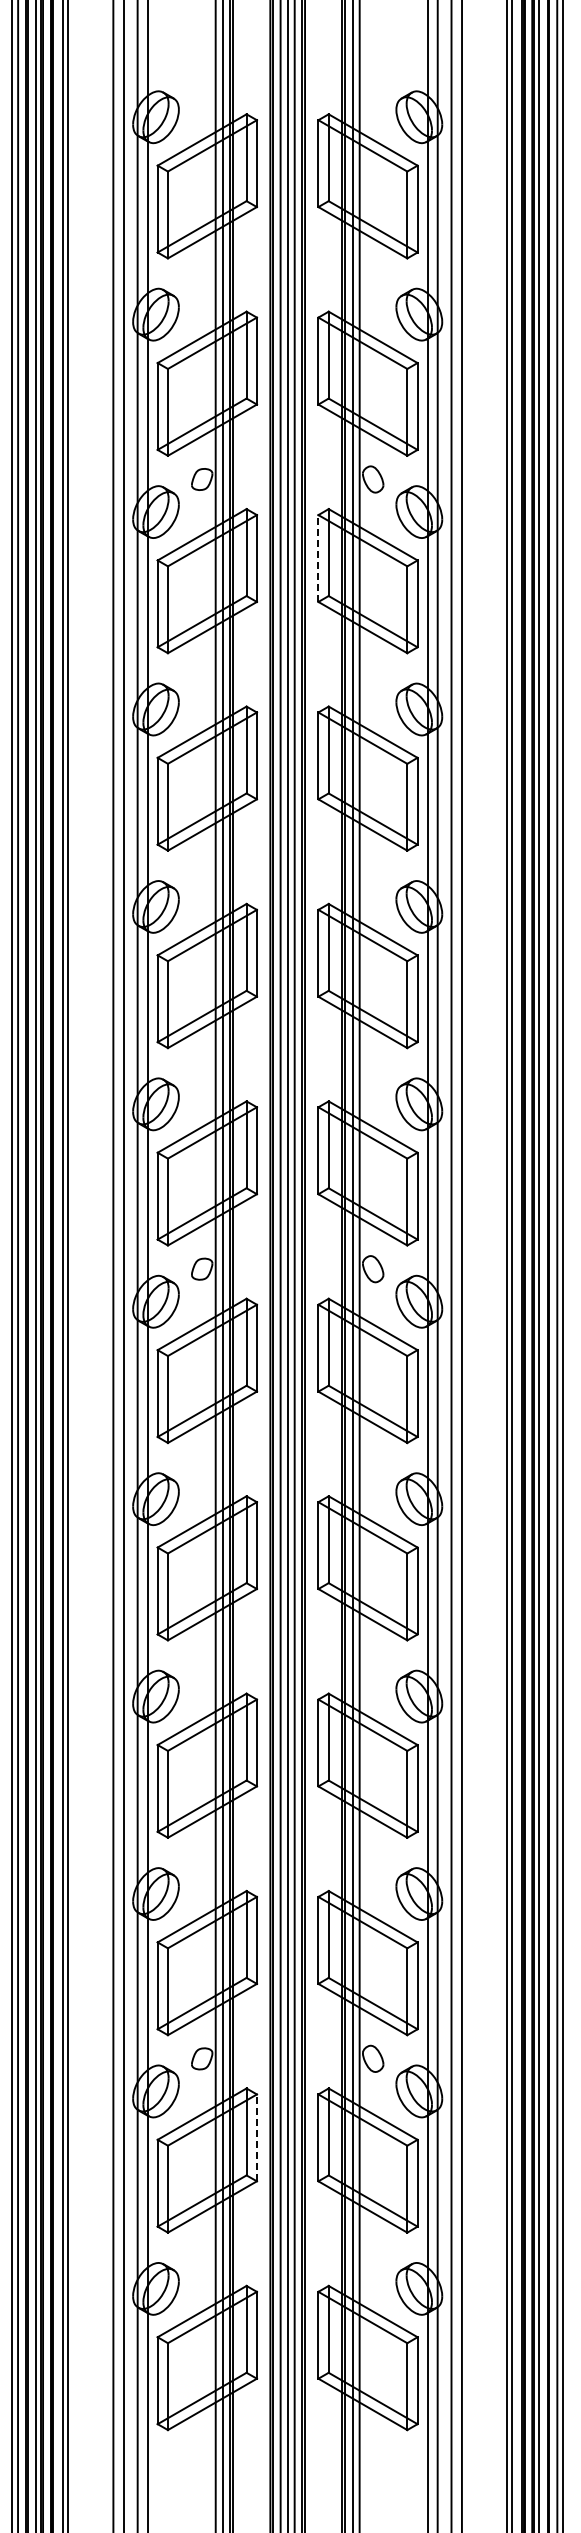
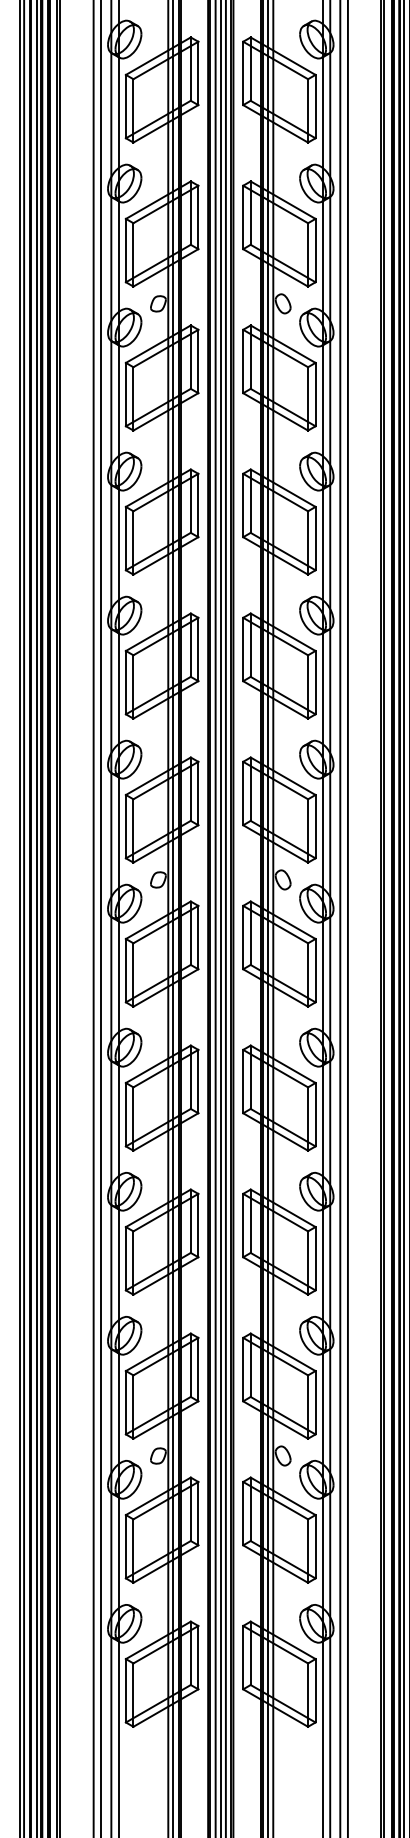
line: (318, 558) -> (243, 361), dashed -> solid
line: (256, 2137) -> (198, 1513), dashed -> solid

